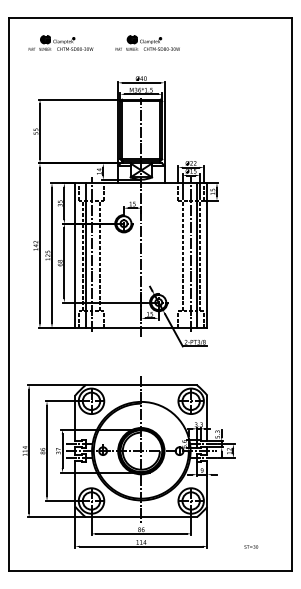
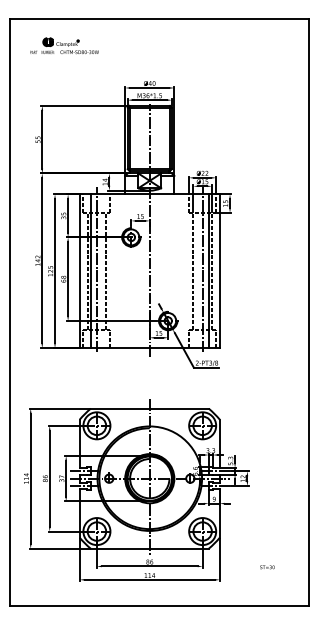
part: (147, 42) -> (156, 45), removed
text: (251, 547) -> (267, 567), moved

